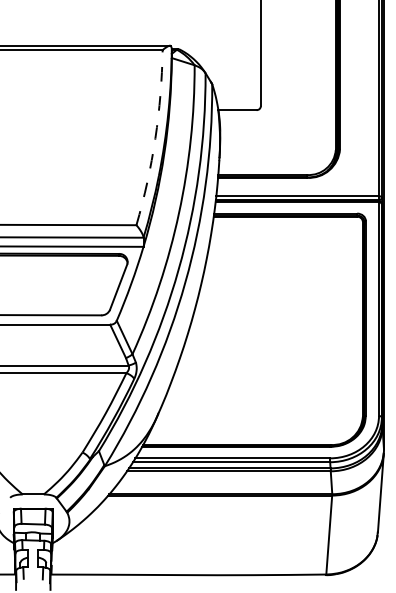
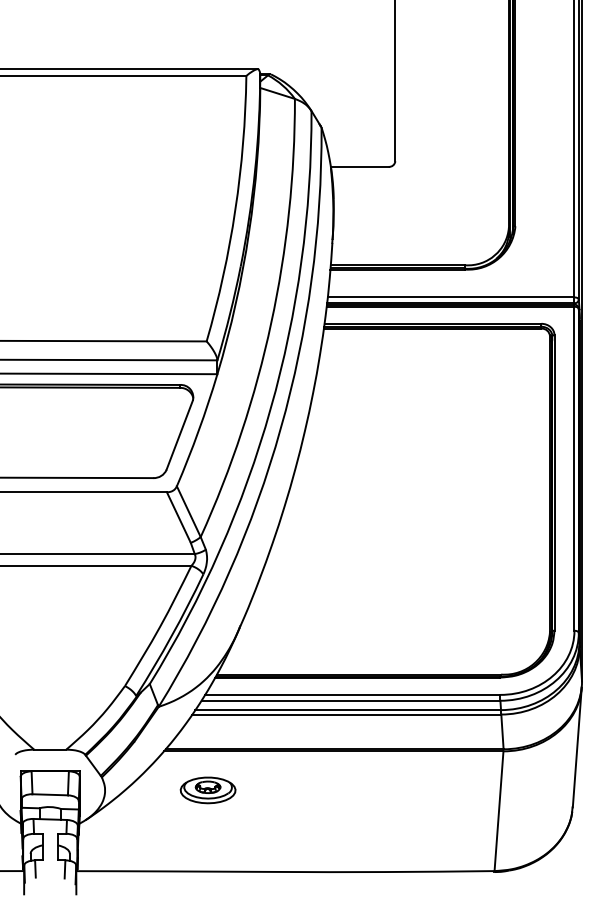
arc: (155, 138) -> (235, 209), dashed -> solid
part: (137, 521) -> (208, 790), added

